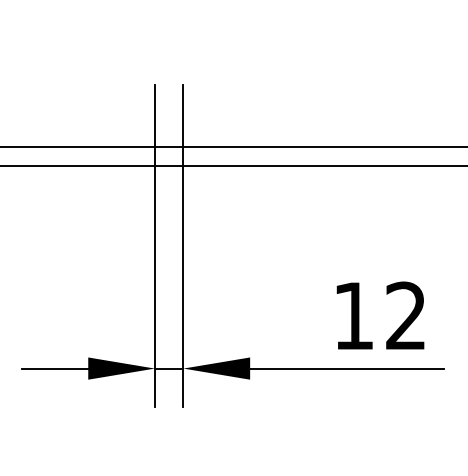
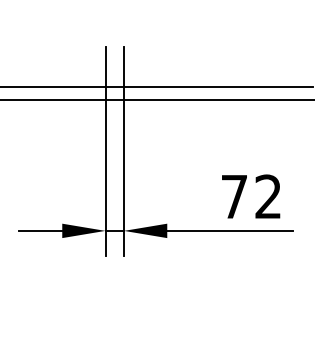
text: (353, 315) -> (234, 196), 12 -> 72

